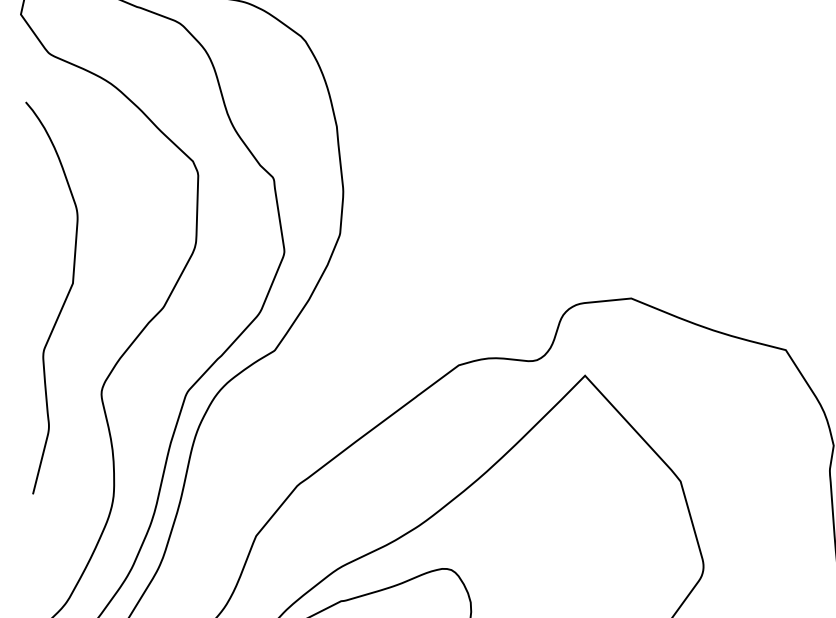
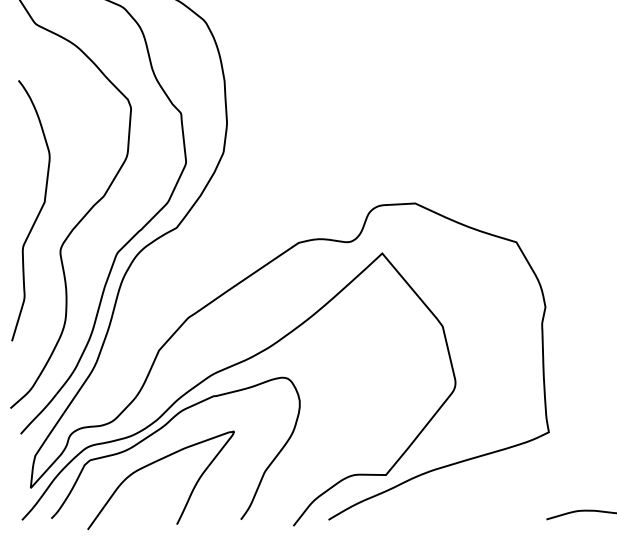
curve: (62, 302) -> (37, 214), moved

